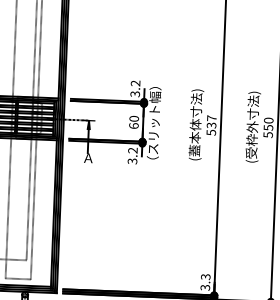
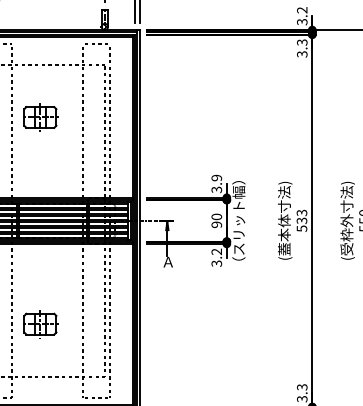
text: (136, 82) -> (217, 177), 3.2 -> 3.9
text: (211, 117) -> (301, 212), 537 -> 533
text: (133, 125) -> (216, 224), 60 -> 90

